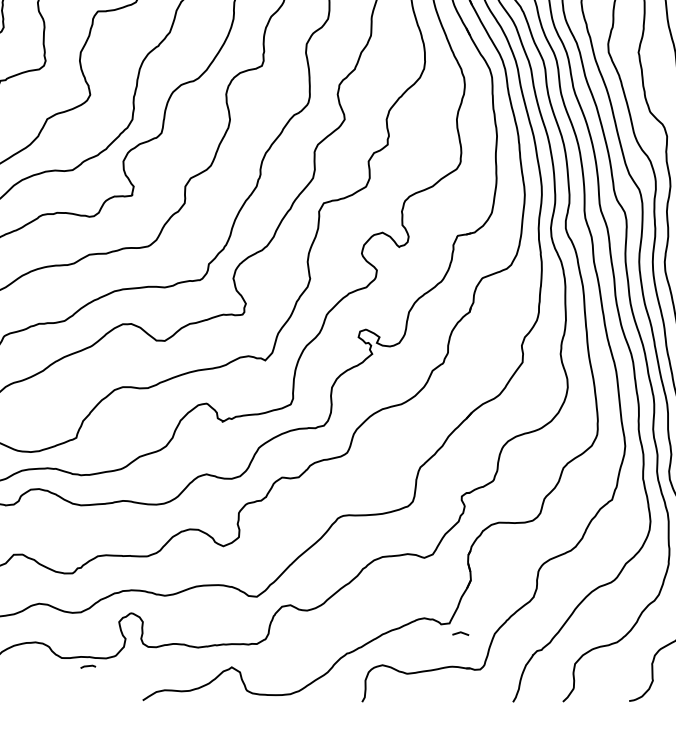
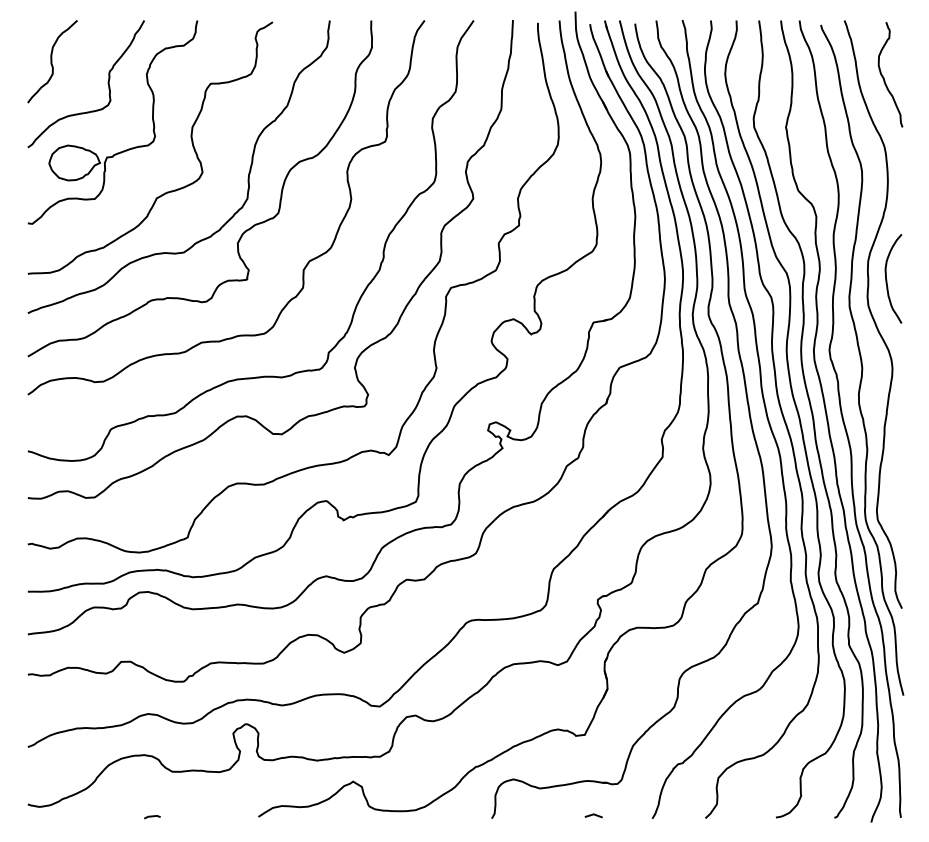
line: (460, 633) -> (593, 815), moved
line: (88, 667) -> (152, 817), moved

